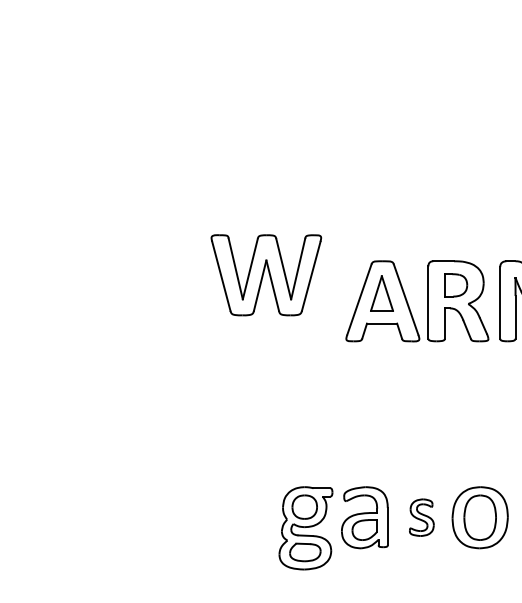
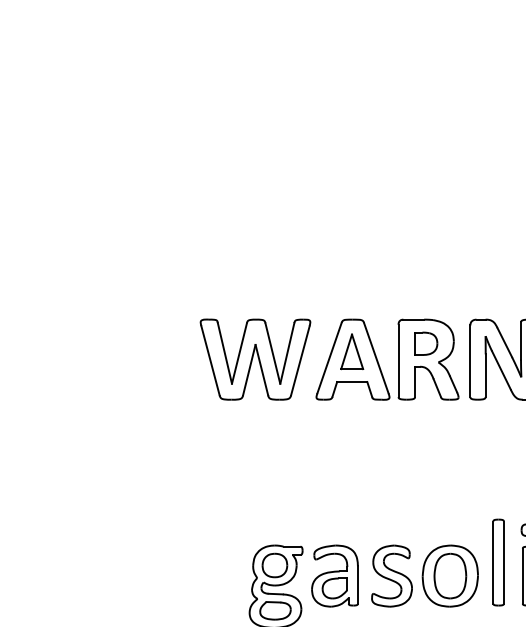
part: (266, 275) -> (255, 359), moved
part: (421, 517) -> (391, 575), size x1.67

